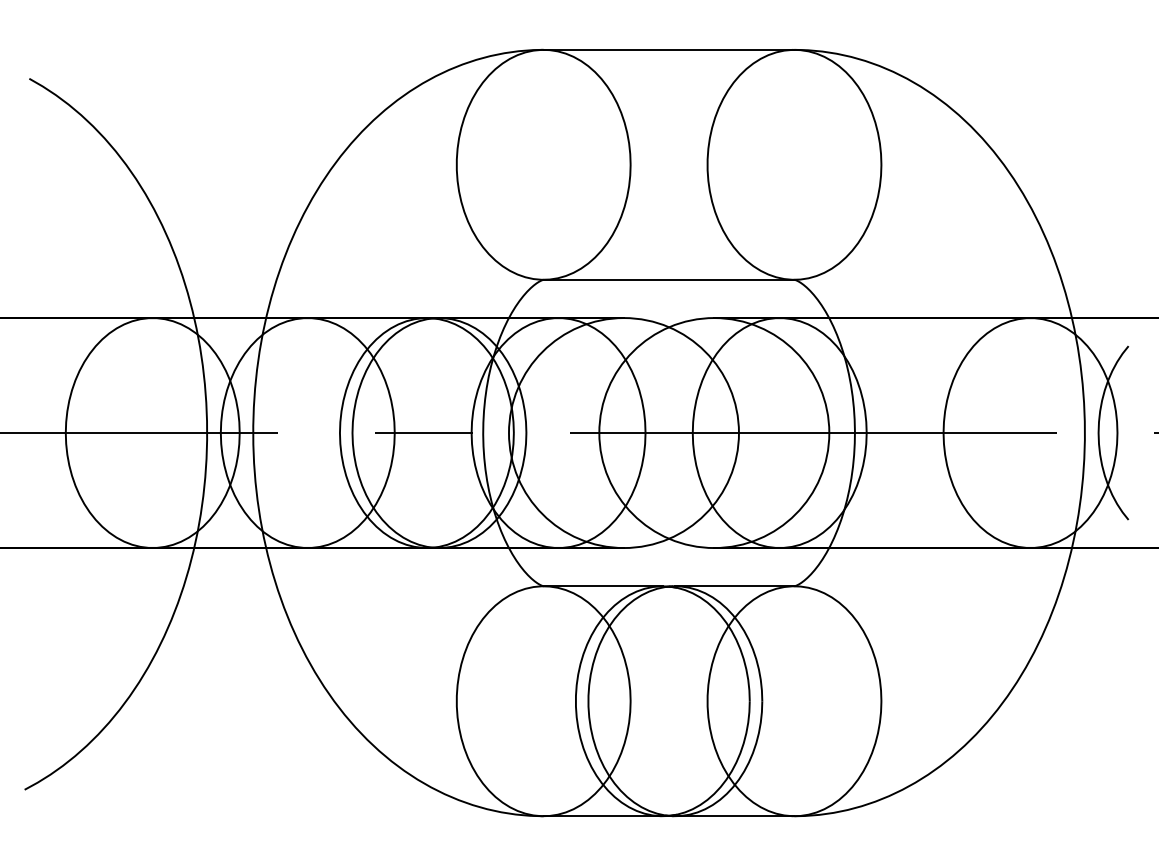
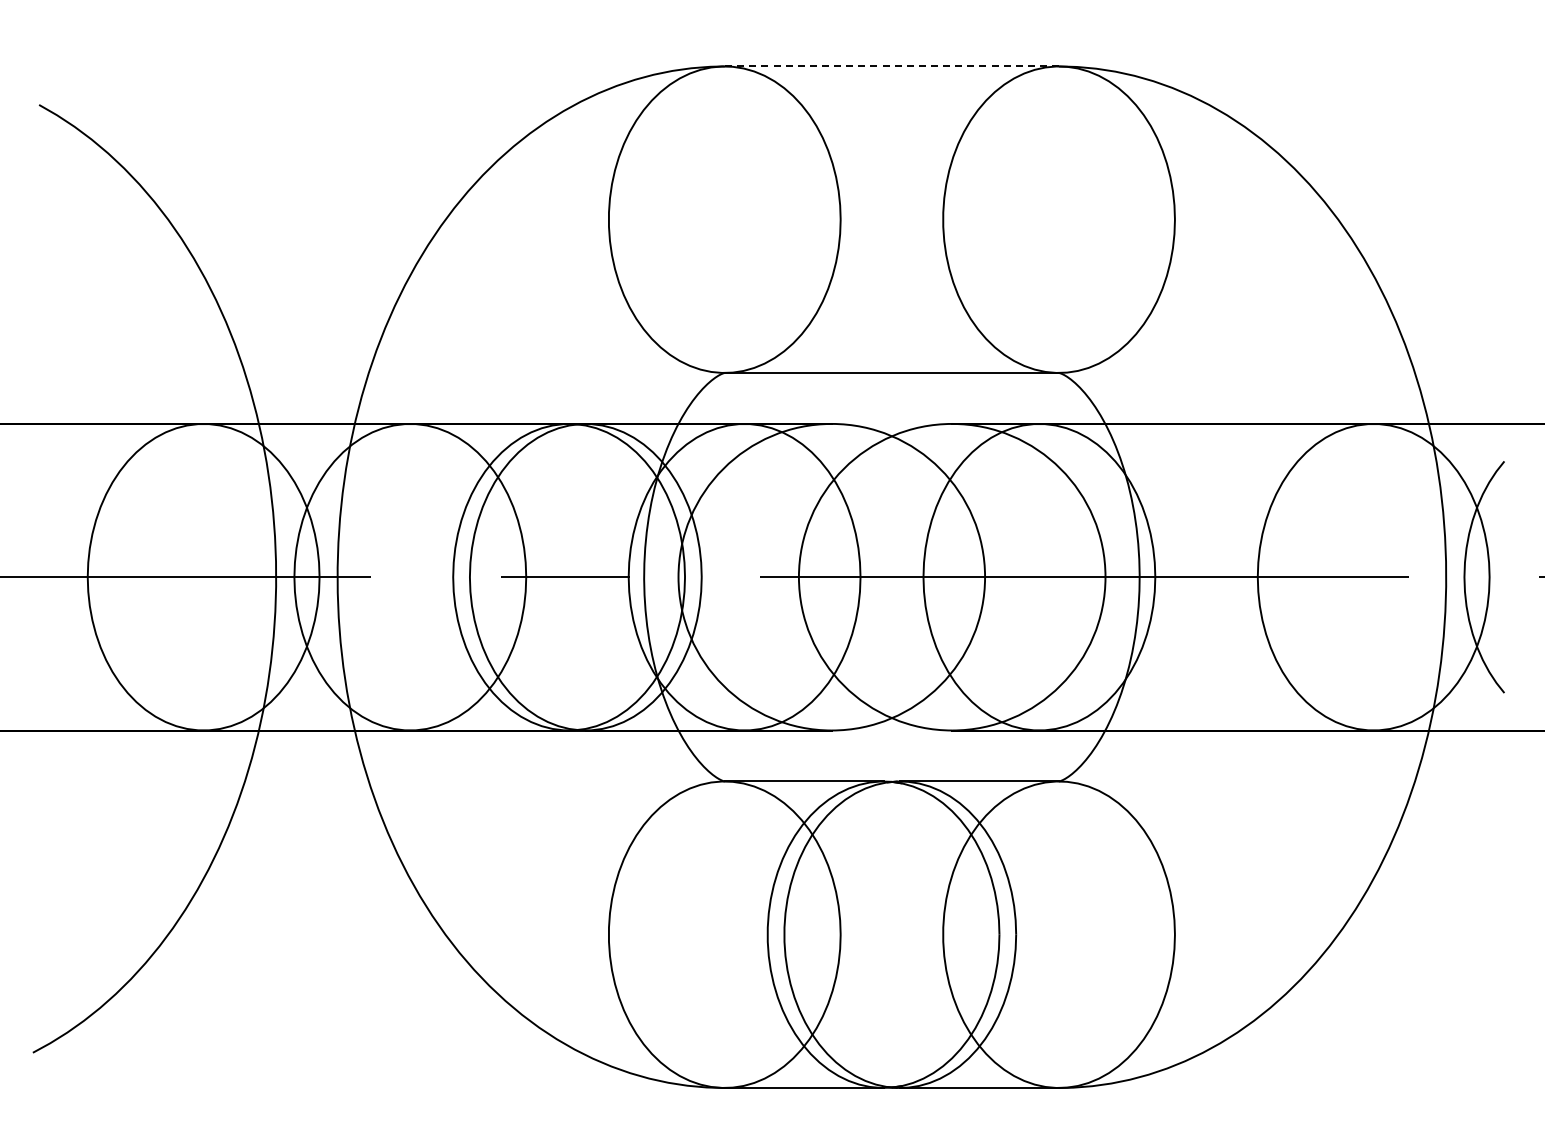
line: (668, 49) -> (891, 66), solid -> dashed

